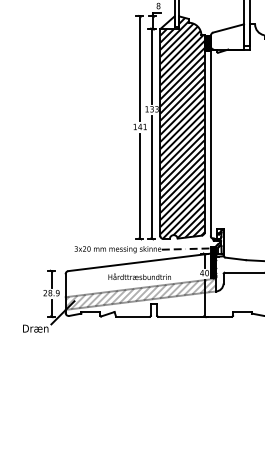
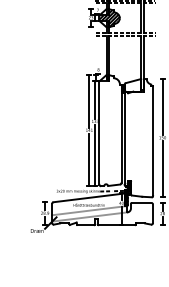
hatch: (182, 127) -> (110, 130), removed
hatch: (140, 293) -> (89, 213), removed

